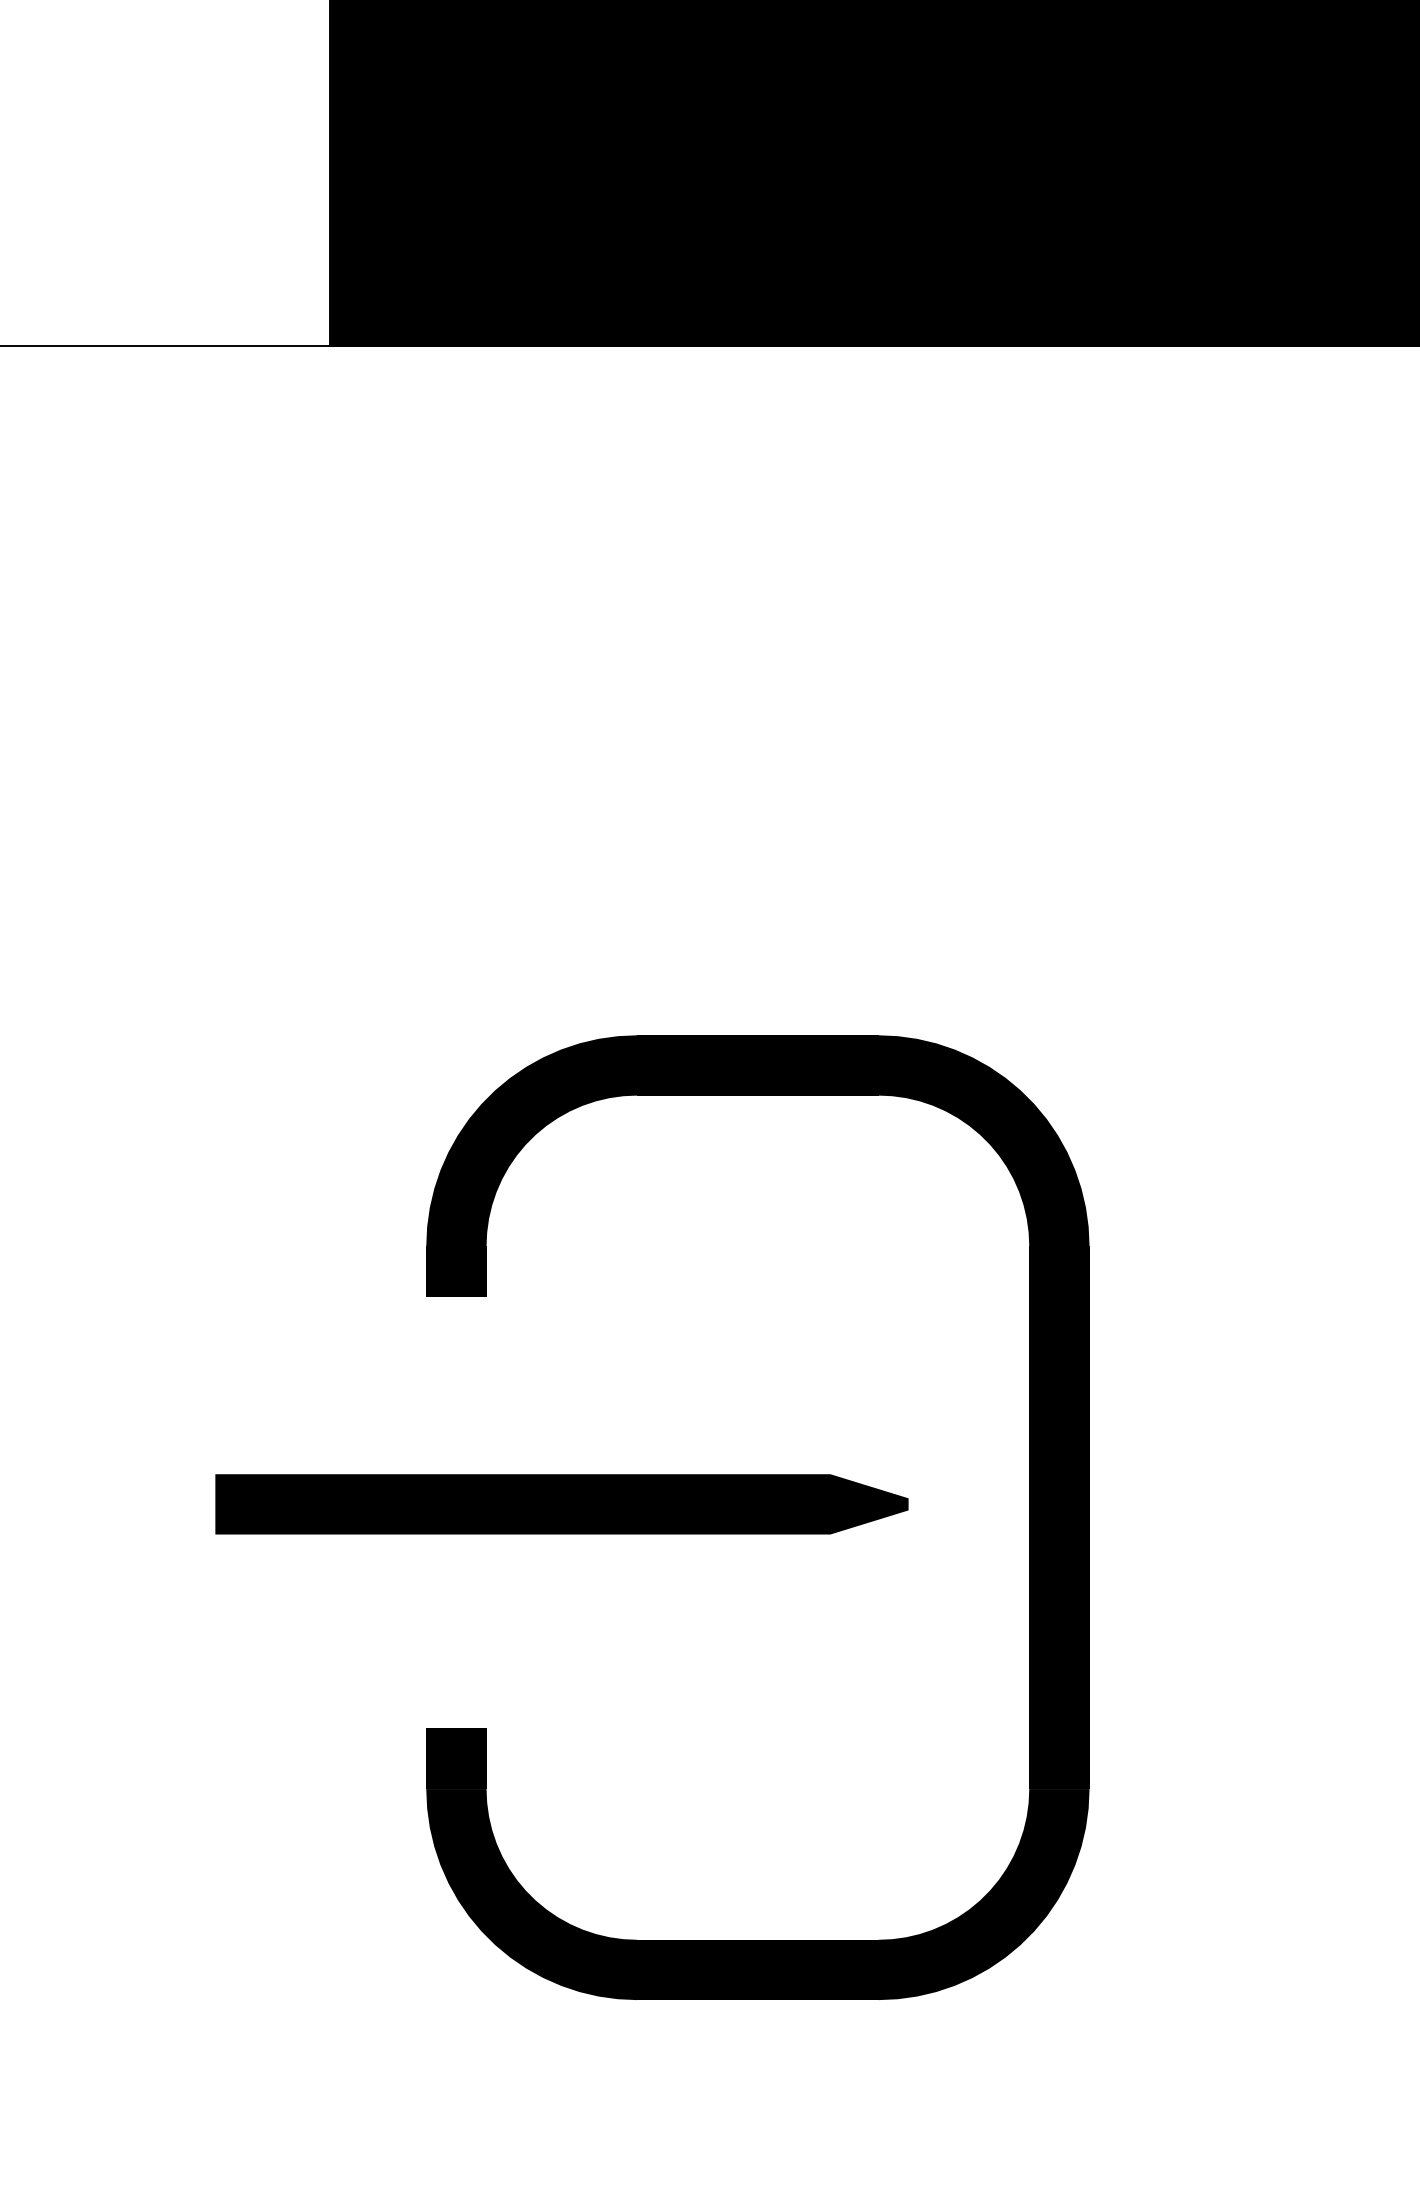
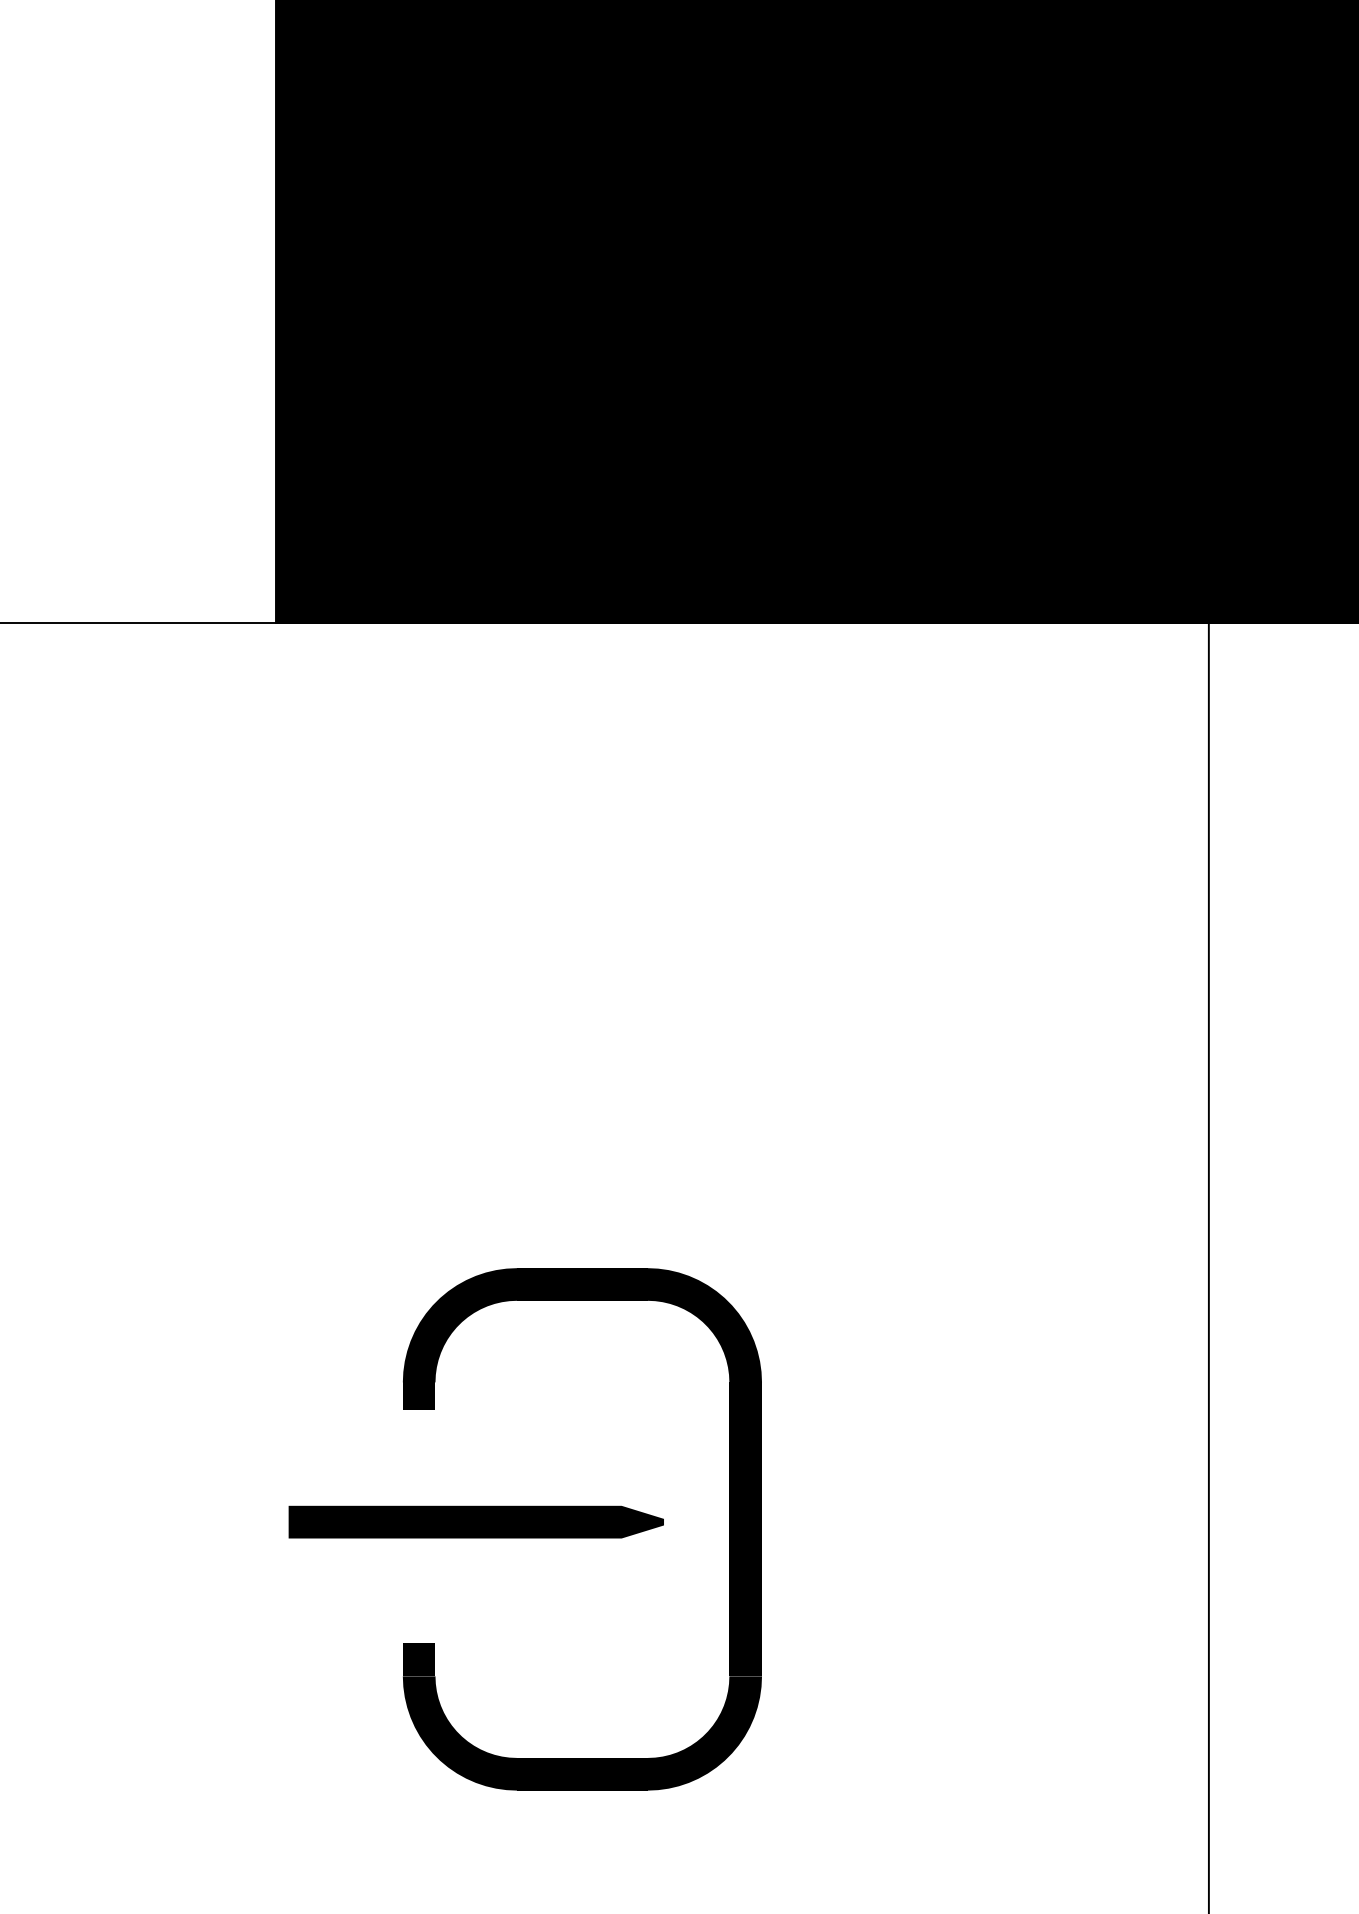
part: (652, 1517) -> (525, 1529), size x0.7

